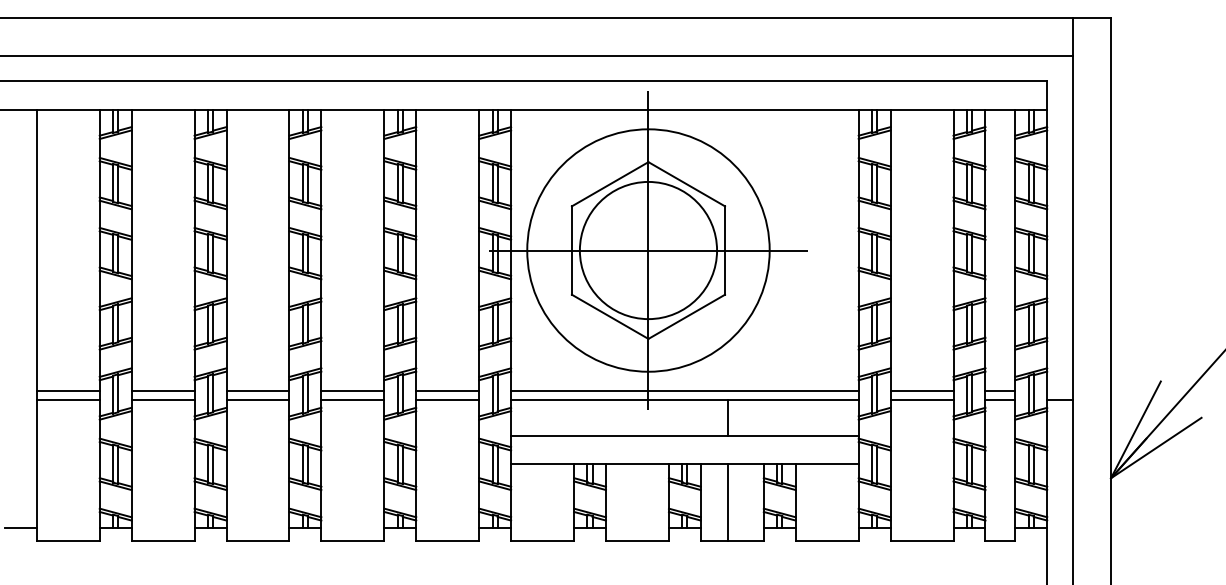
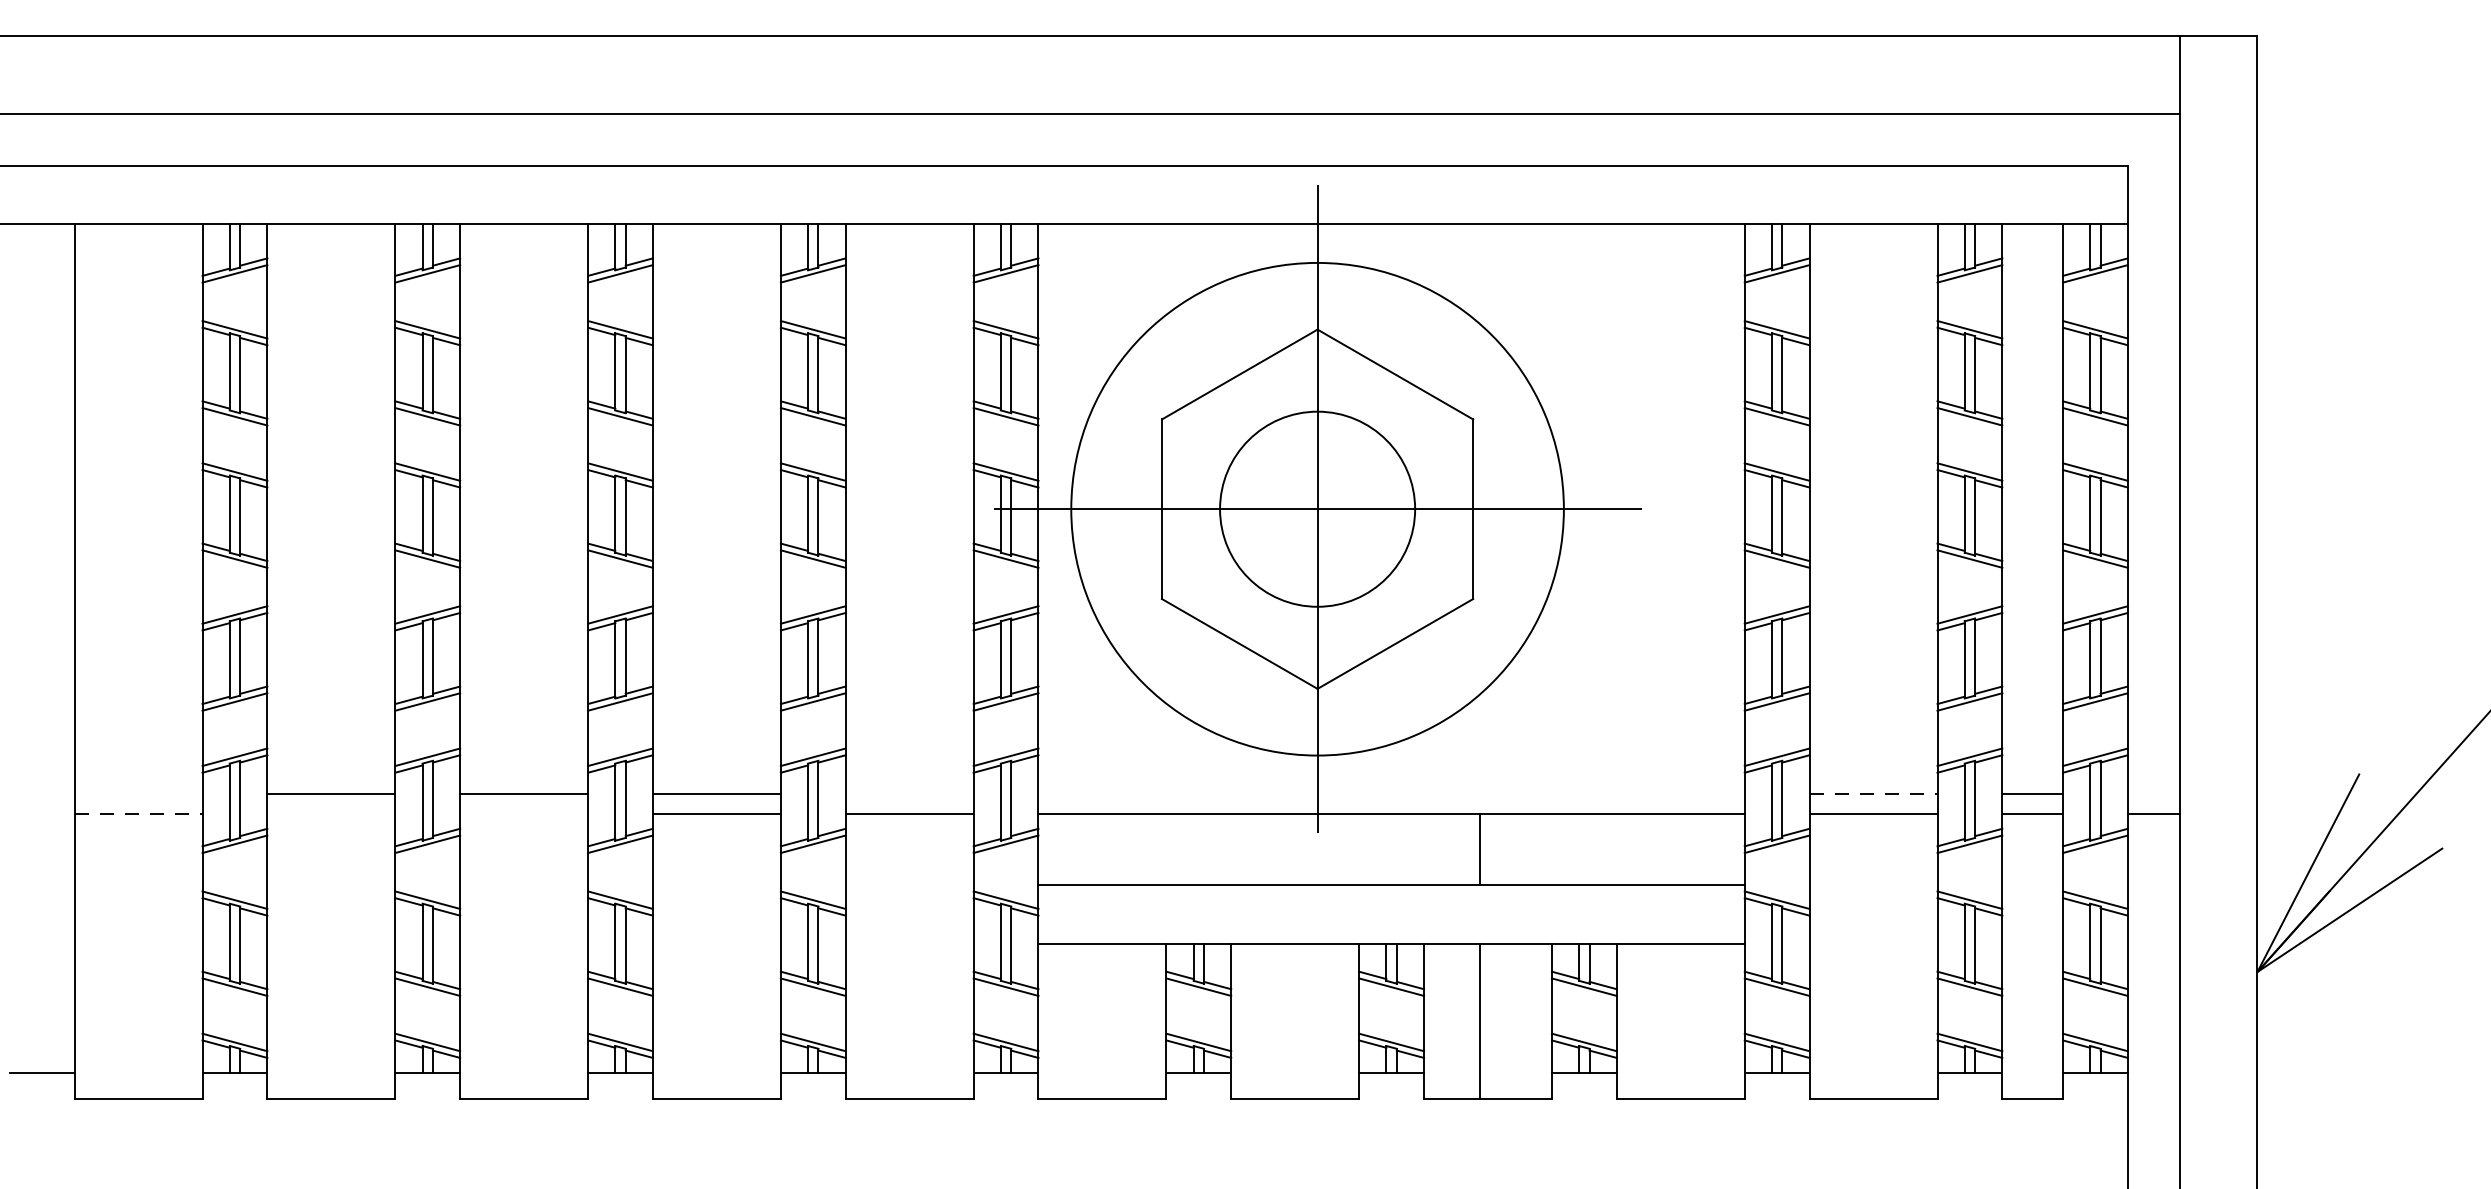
circle: (648, 250) -> (1317, 509), size x0.7
line: (67, 390) -> (137, 793), removed
line: (447, 390) -> (909, 793), removed
line: (684, 390) -> (1390, 793), removed
line: (922, 390) -> (1874, 793), solid -> dashed
line: (68, 400) -> (139, 813), solid -> dashed
line: (162, 400) -> (330, 813), removed
line: (257, 400) -> (523, 813), removed

